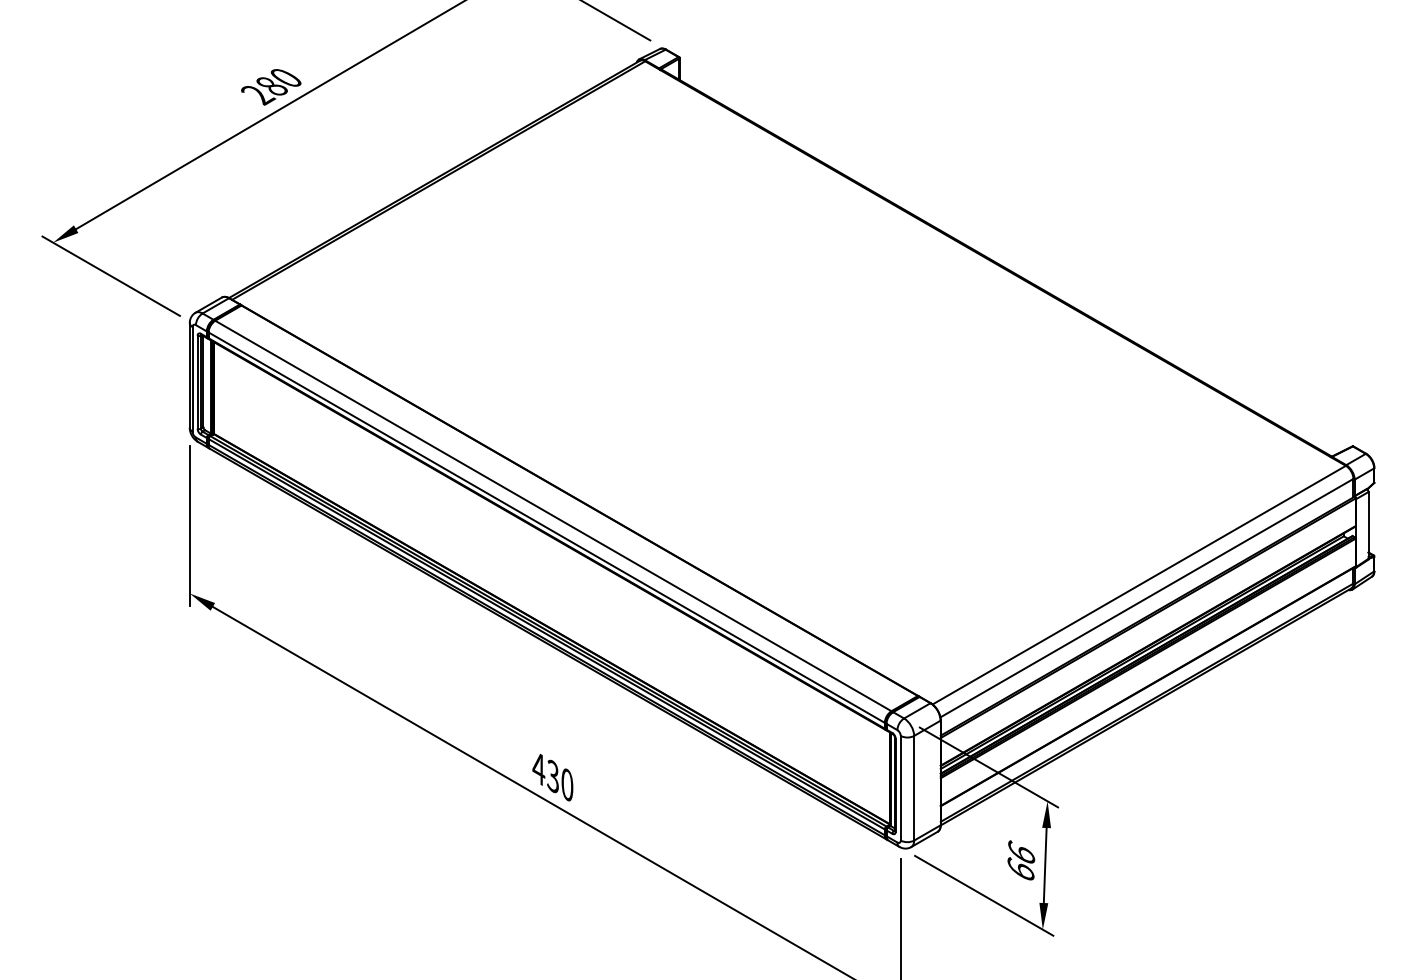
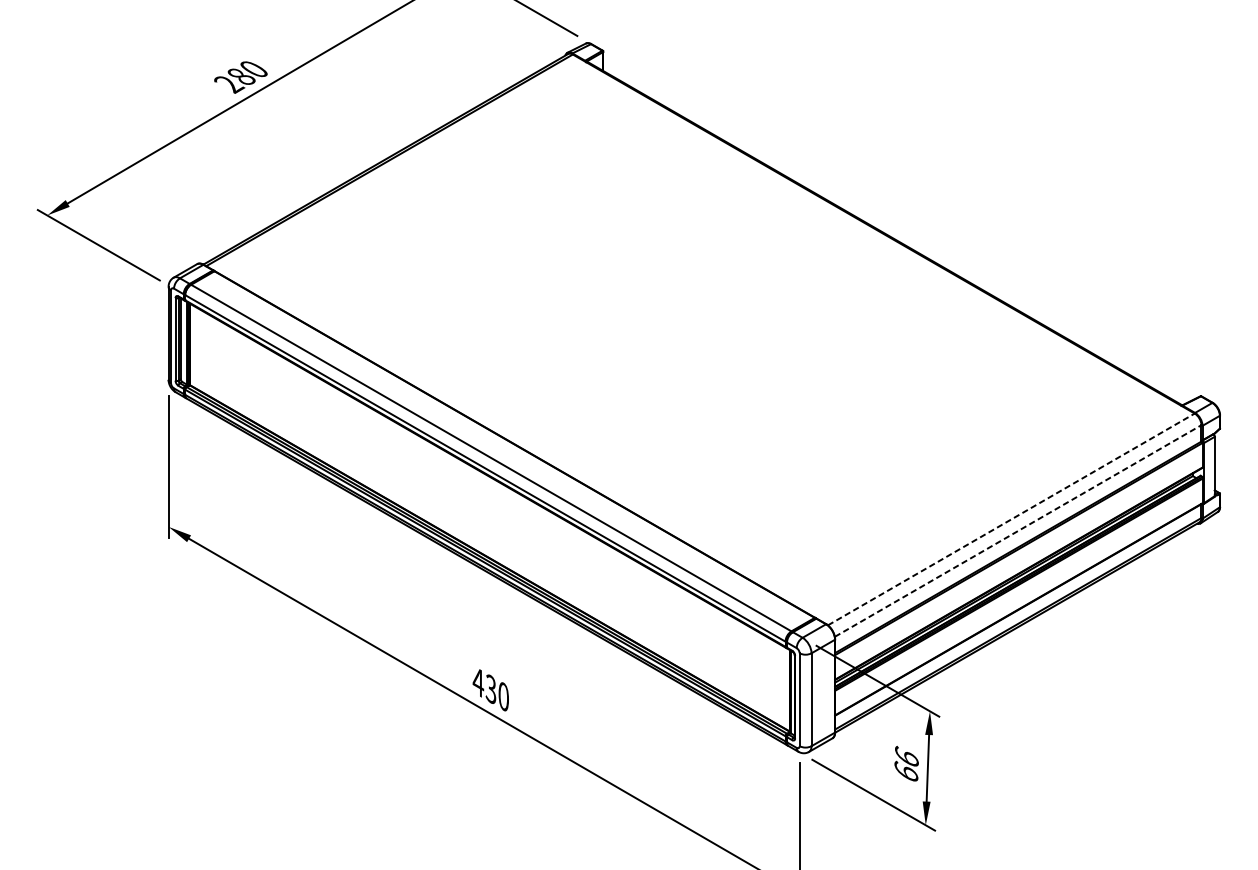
line: (1139, 585) -> (1011, 519), solid -> dashed
line: (1147, 597) -> (1018, 530), solid -> dashed

